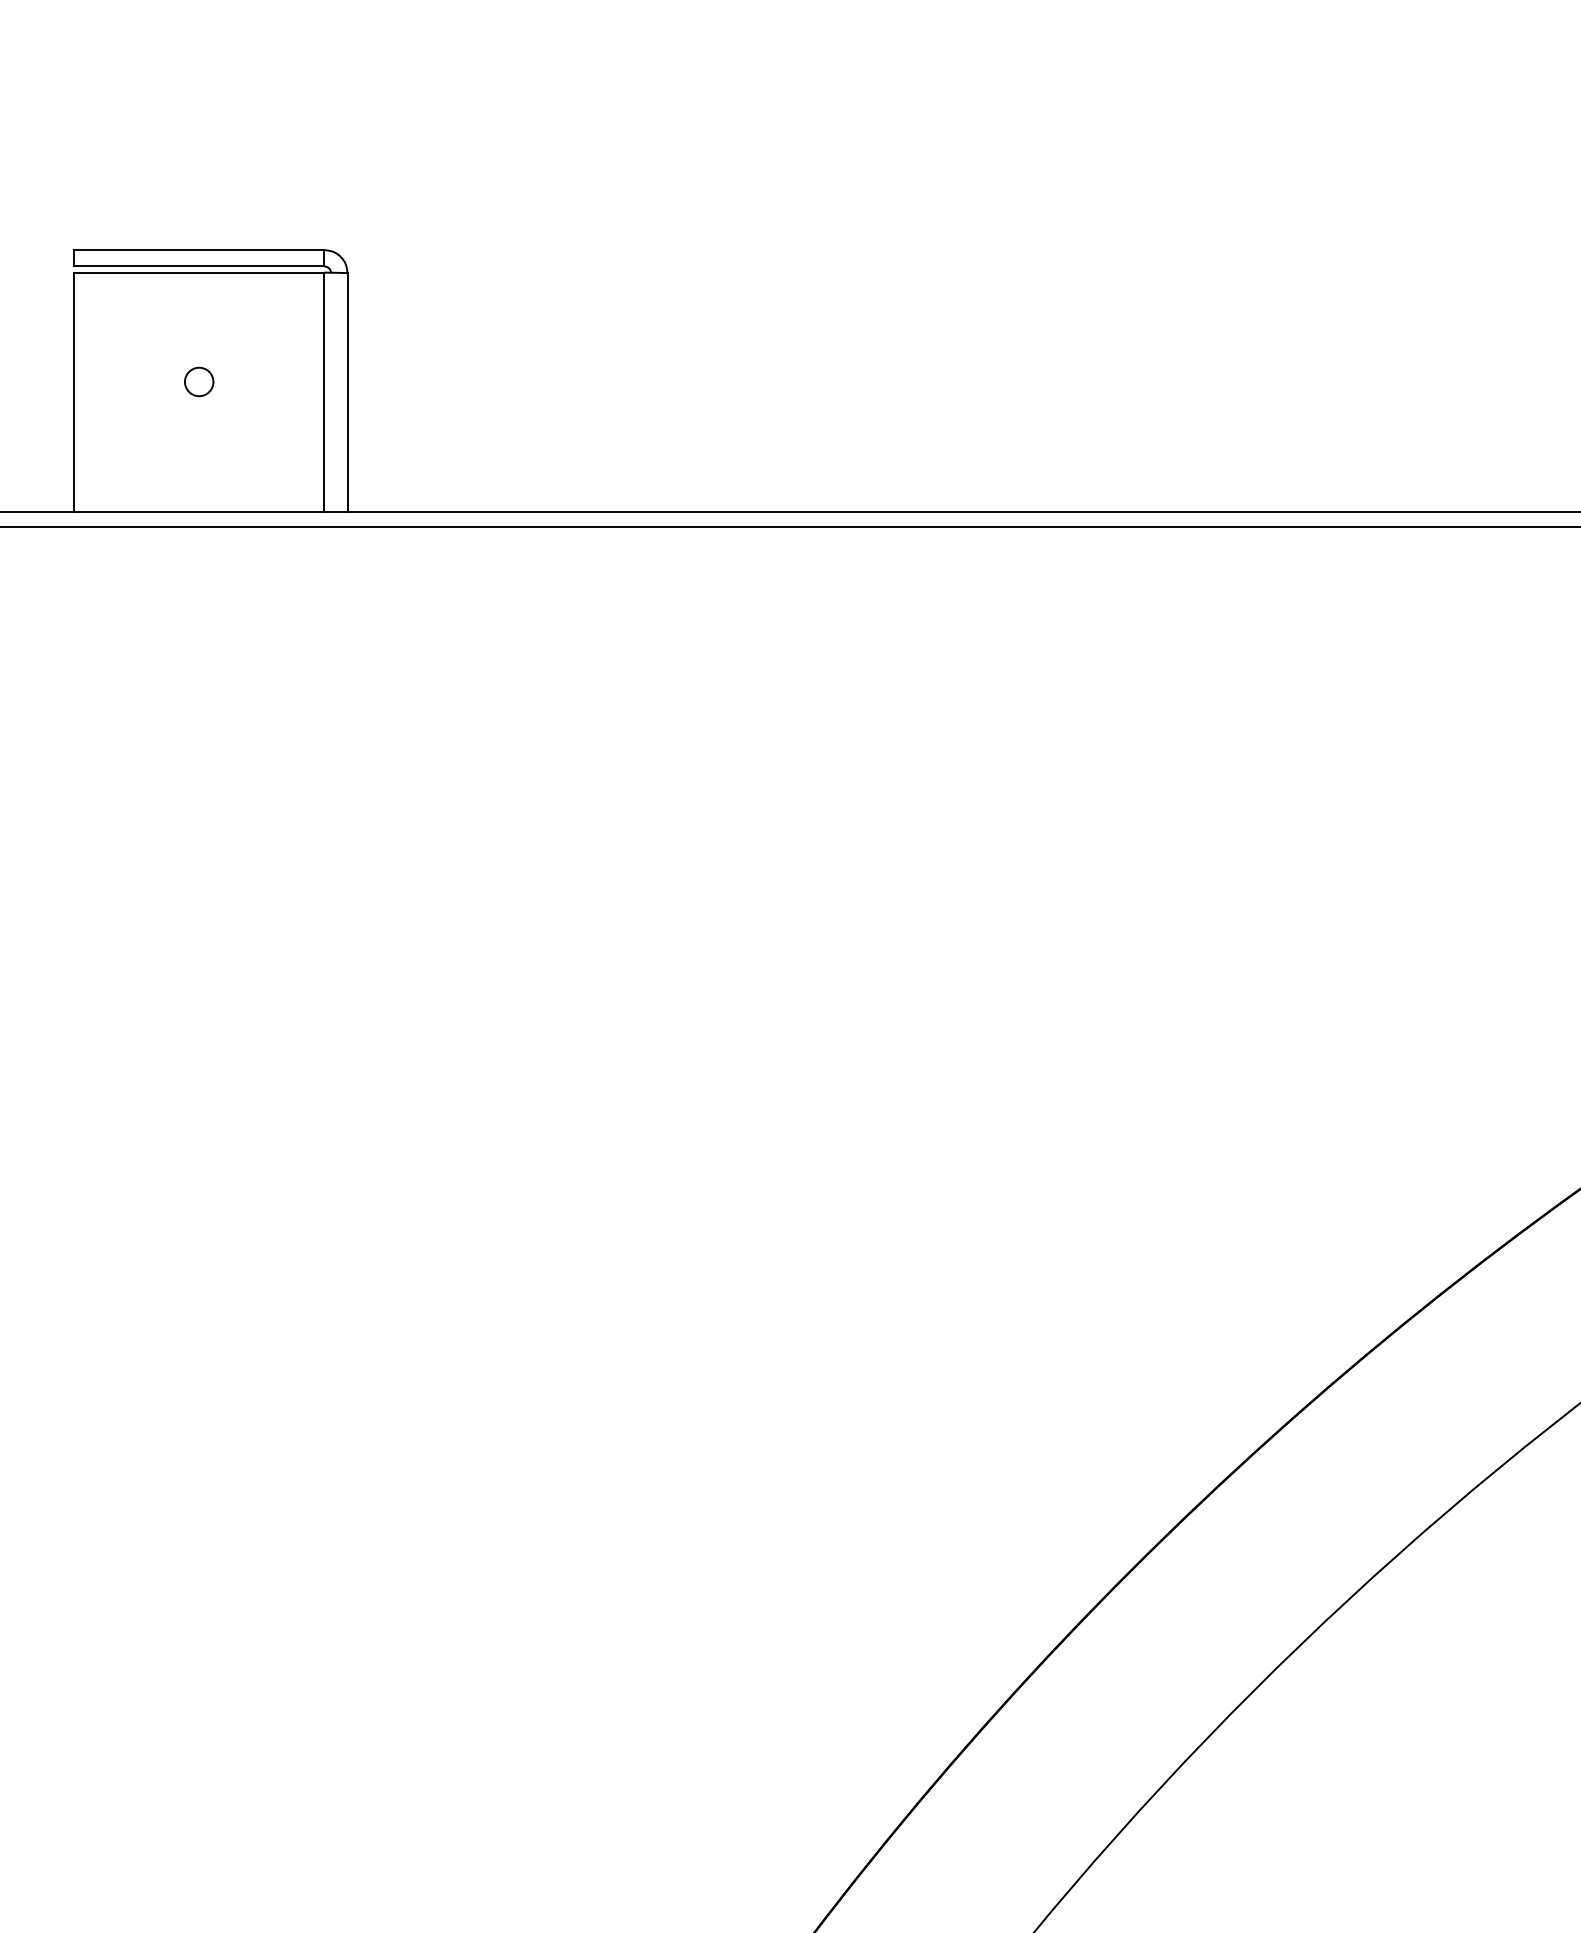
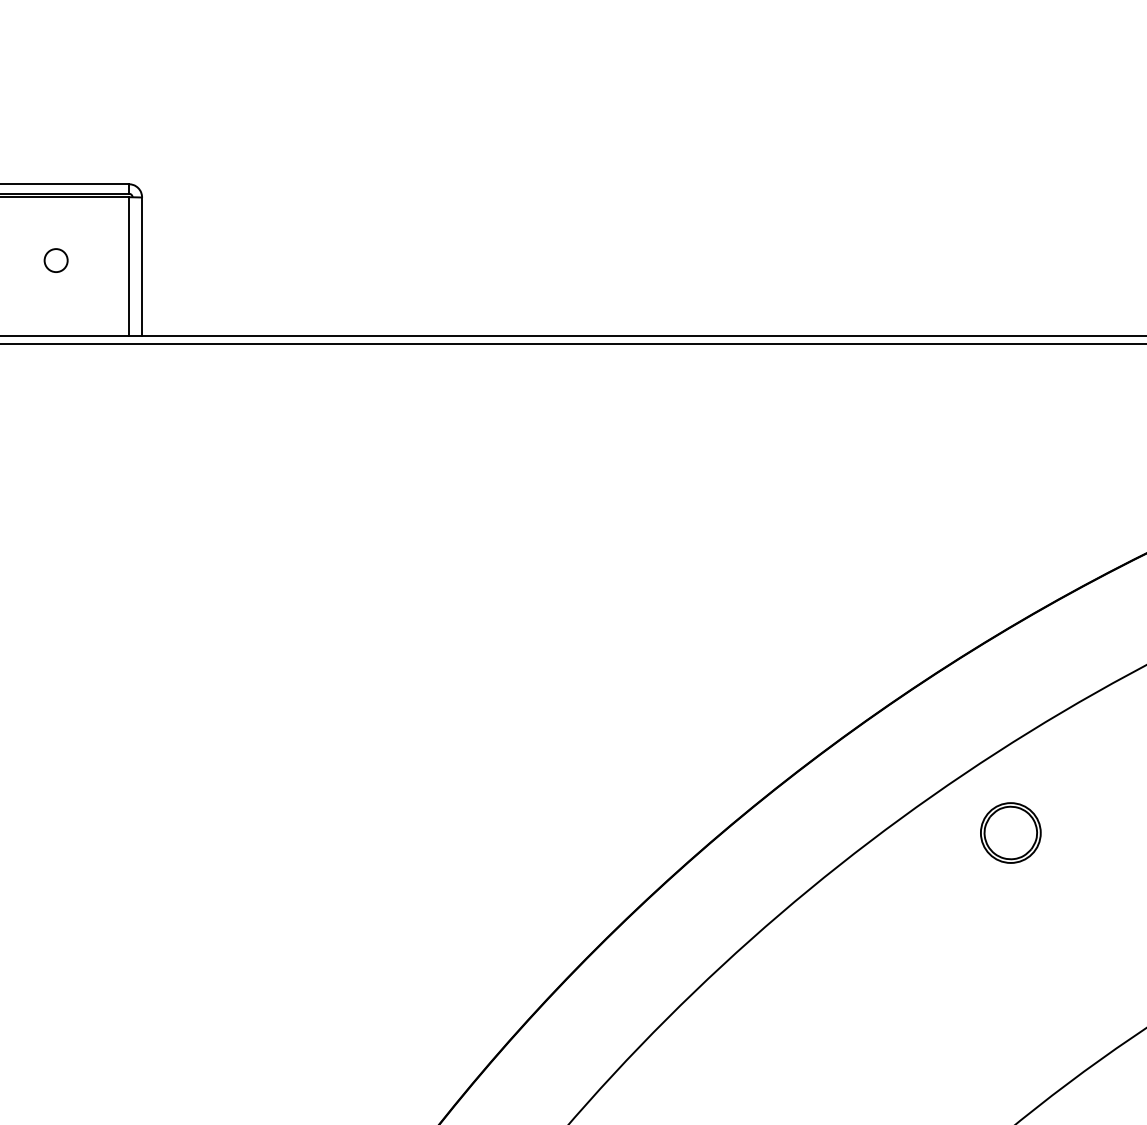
circle: (199, 381) -> (56, 260), size x1.4

